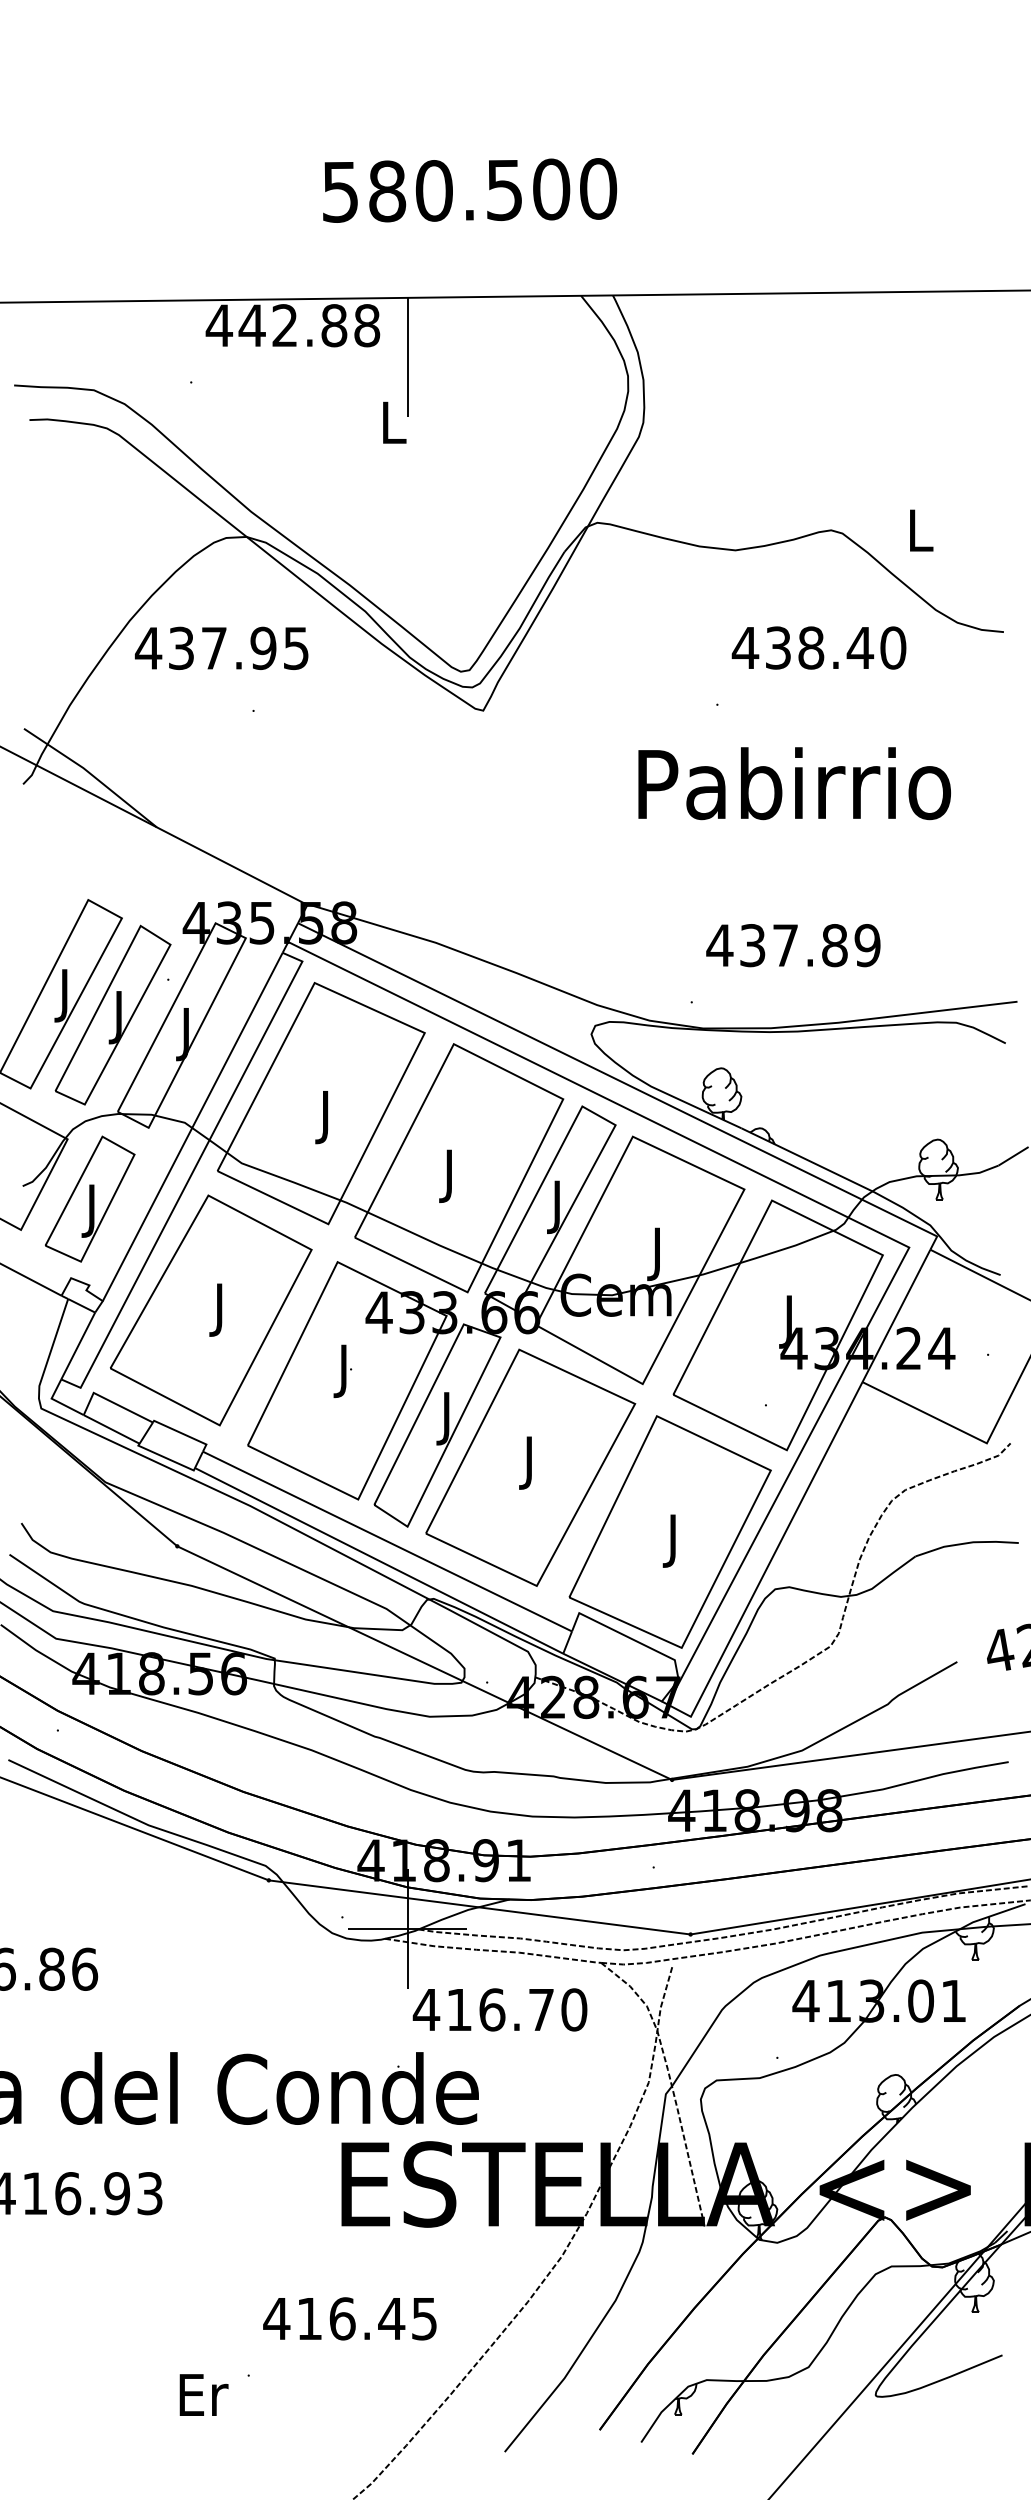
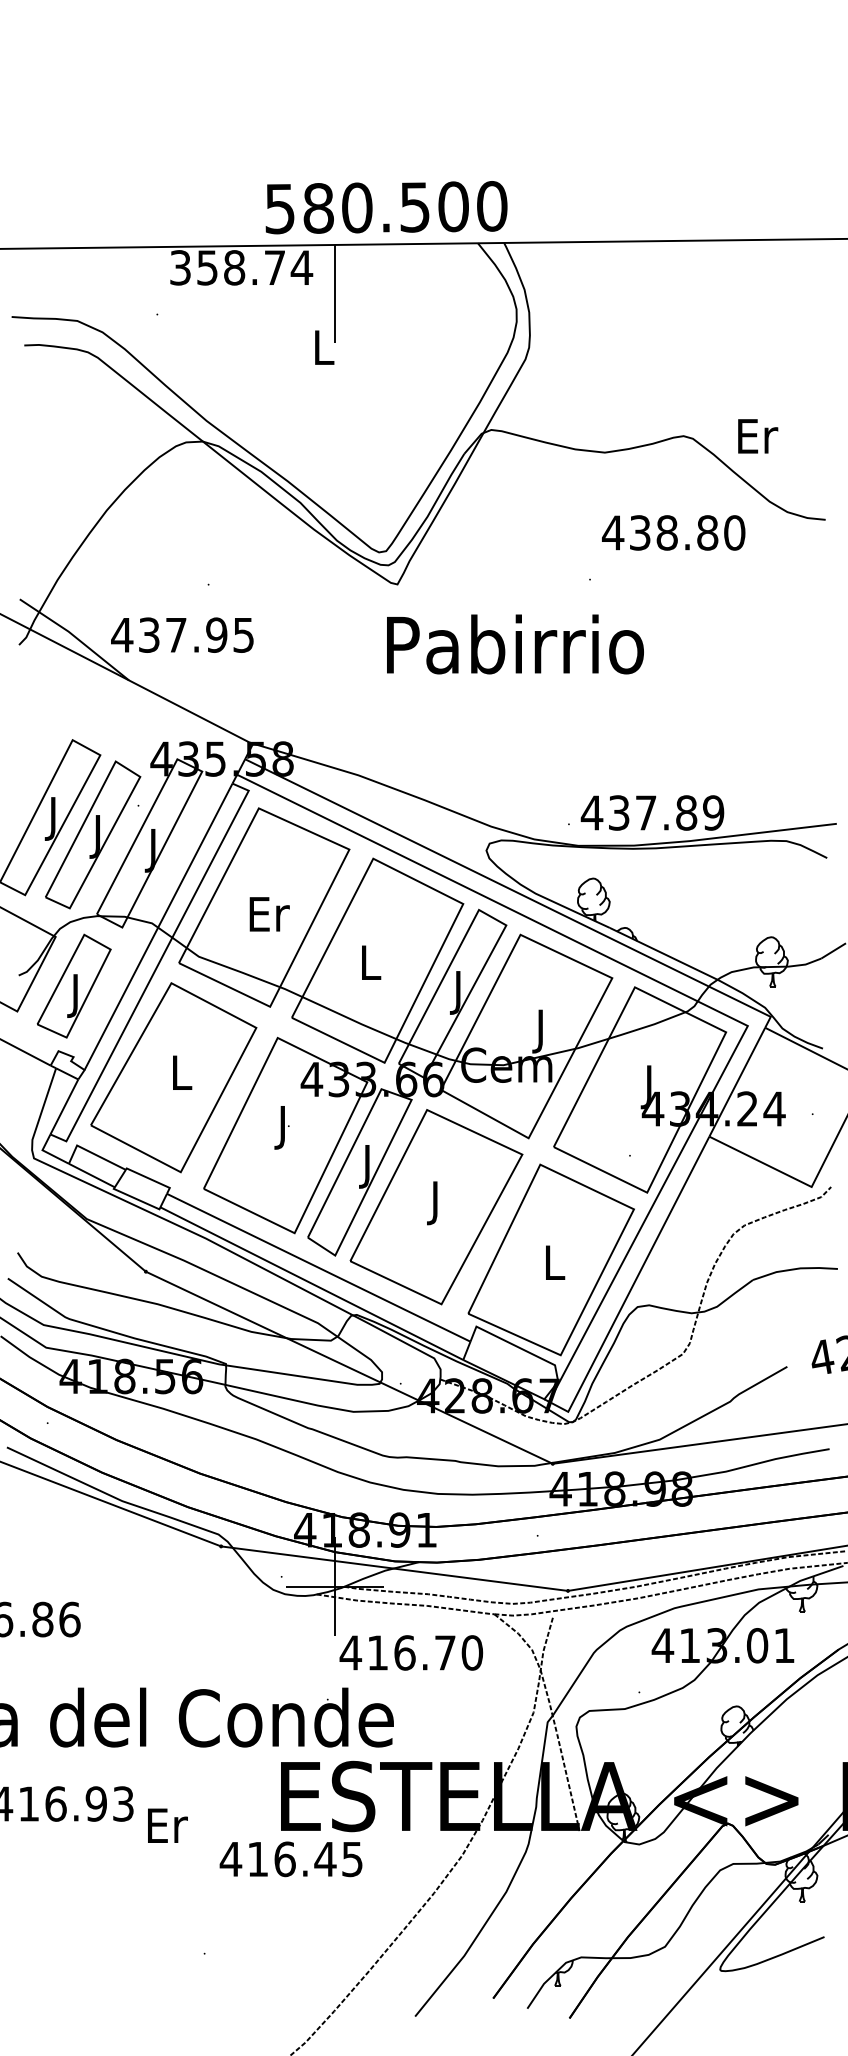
text: (470, 190) -> (386, 207), moved
text: (292, 325) -> (240, 267), 442.88 -> 358.74
text: (921, 530) -> (757, 436), L -> Er
text: (221, 647) -> (182, 634), moved
text: (860, 647) -> (707, 532), 438.40 -> 438.80
text: (794, 783) -> (515, 644), moved
text: (793, 945) -> (652, 812), moved
text: (327, 1117) -> (269, 919), J -> Er
text: (451, 1175) -> (371, 966), J -> L
text: (221, 1309) -> (182, 1076), J -> L
text: (674, 1540) -> (554, 1266), J -> L
text: (349, 2318) -> (290, 1859), moved
text: (203, 2394) -> (167, 1825), moved

